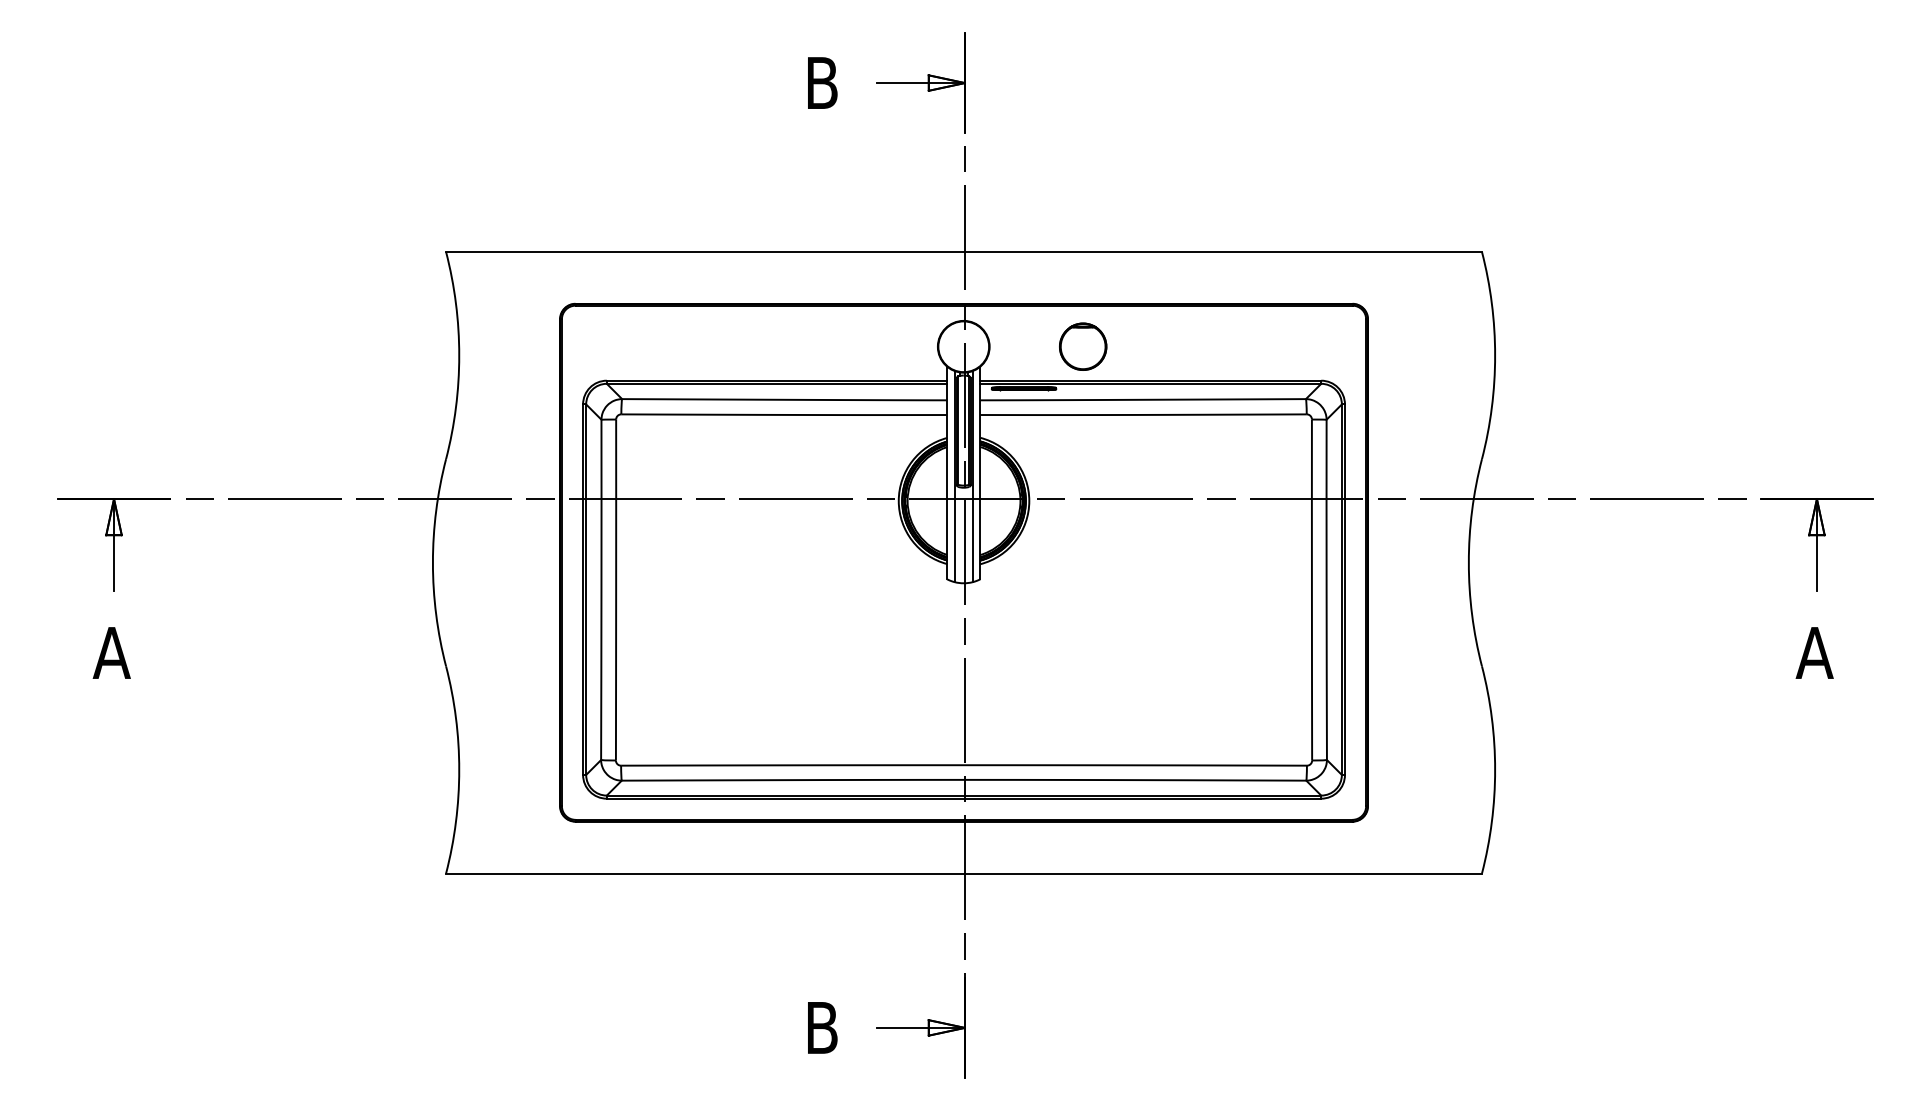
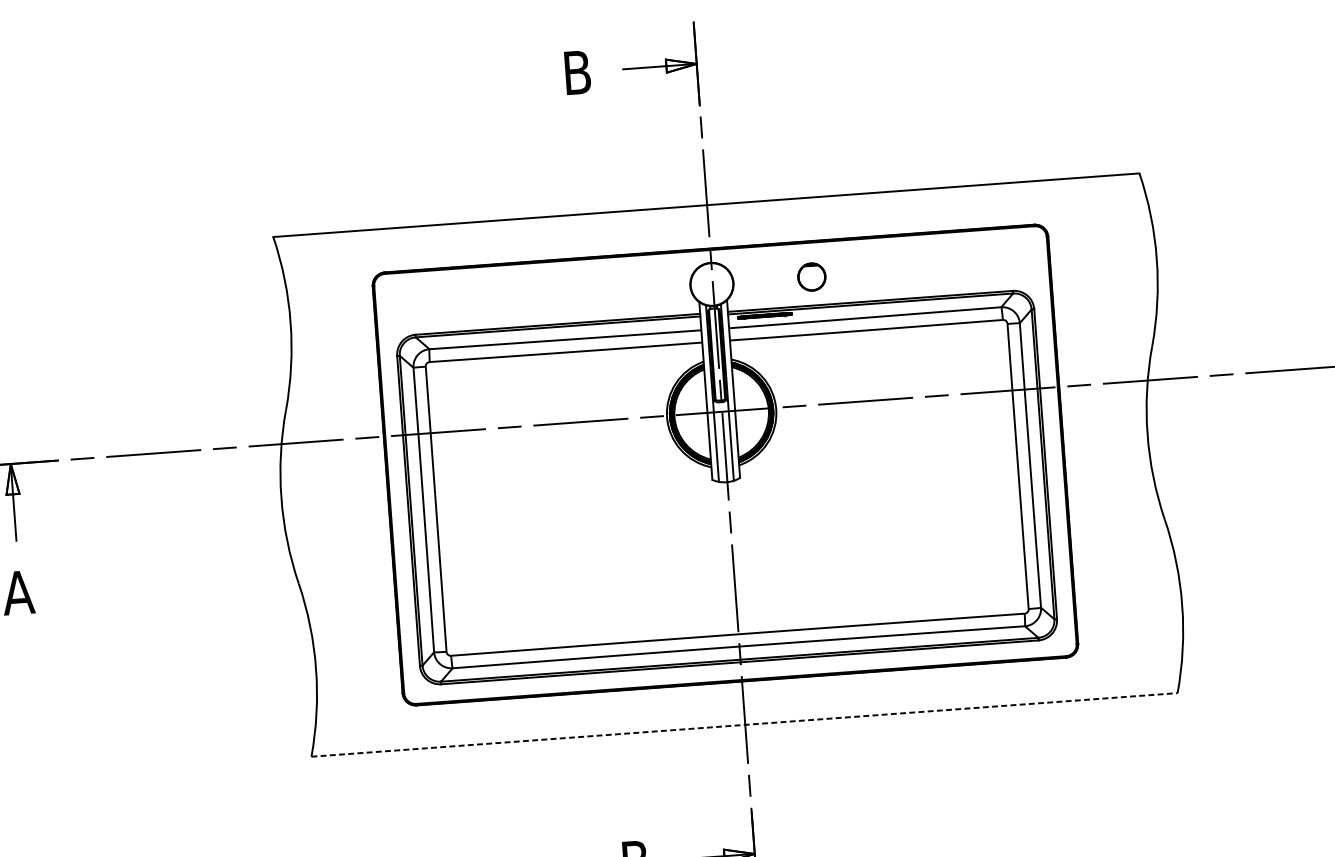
part: (1083, 346) -> (812, 276), size x0.7
line: (964, 873) -> (744, 724), solid -> dashed

